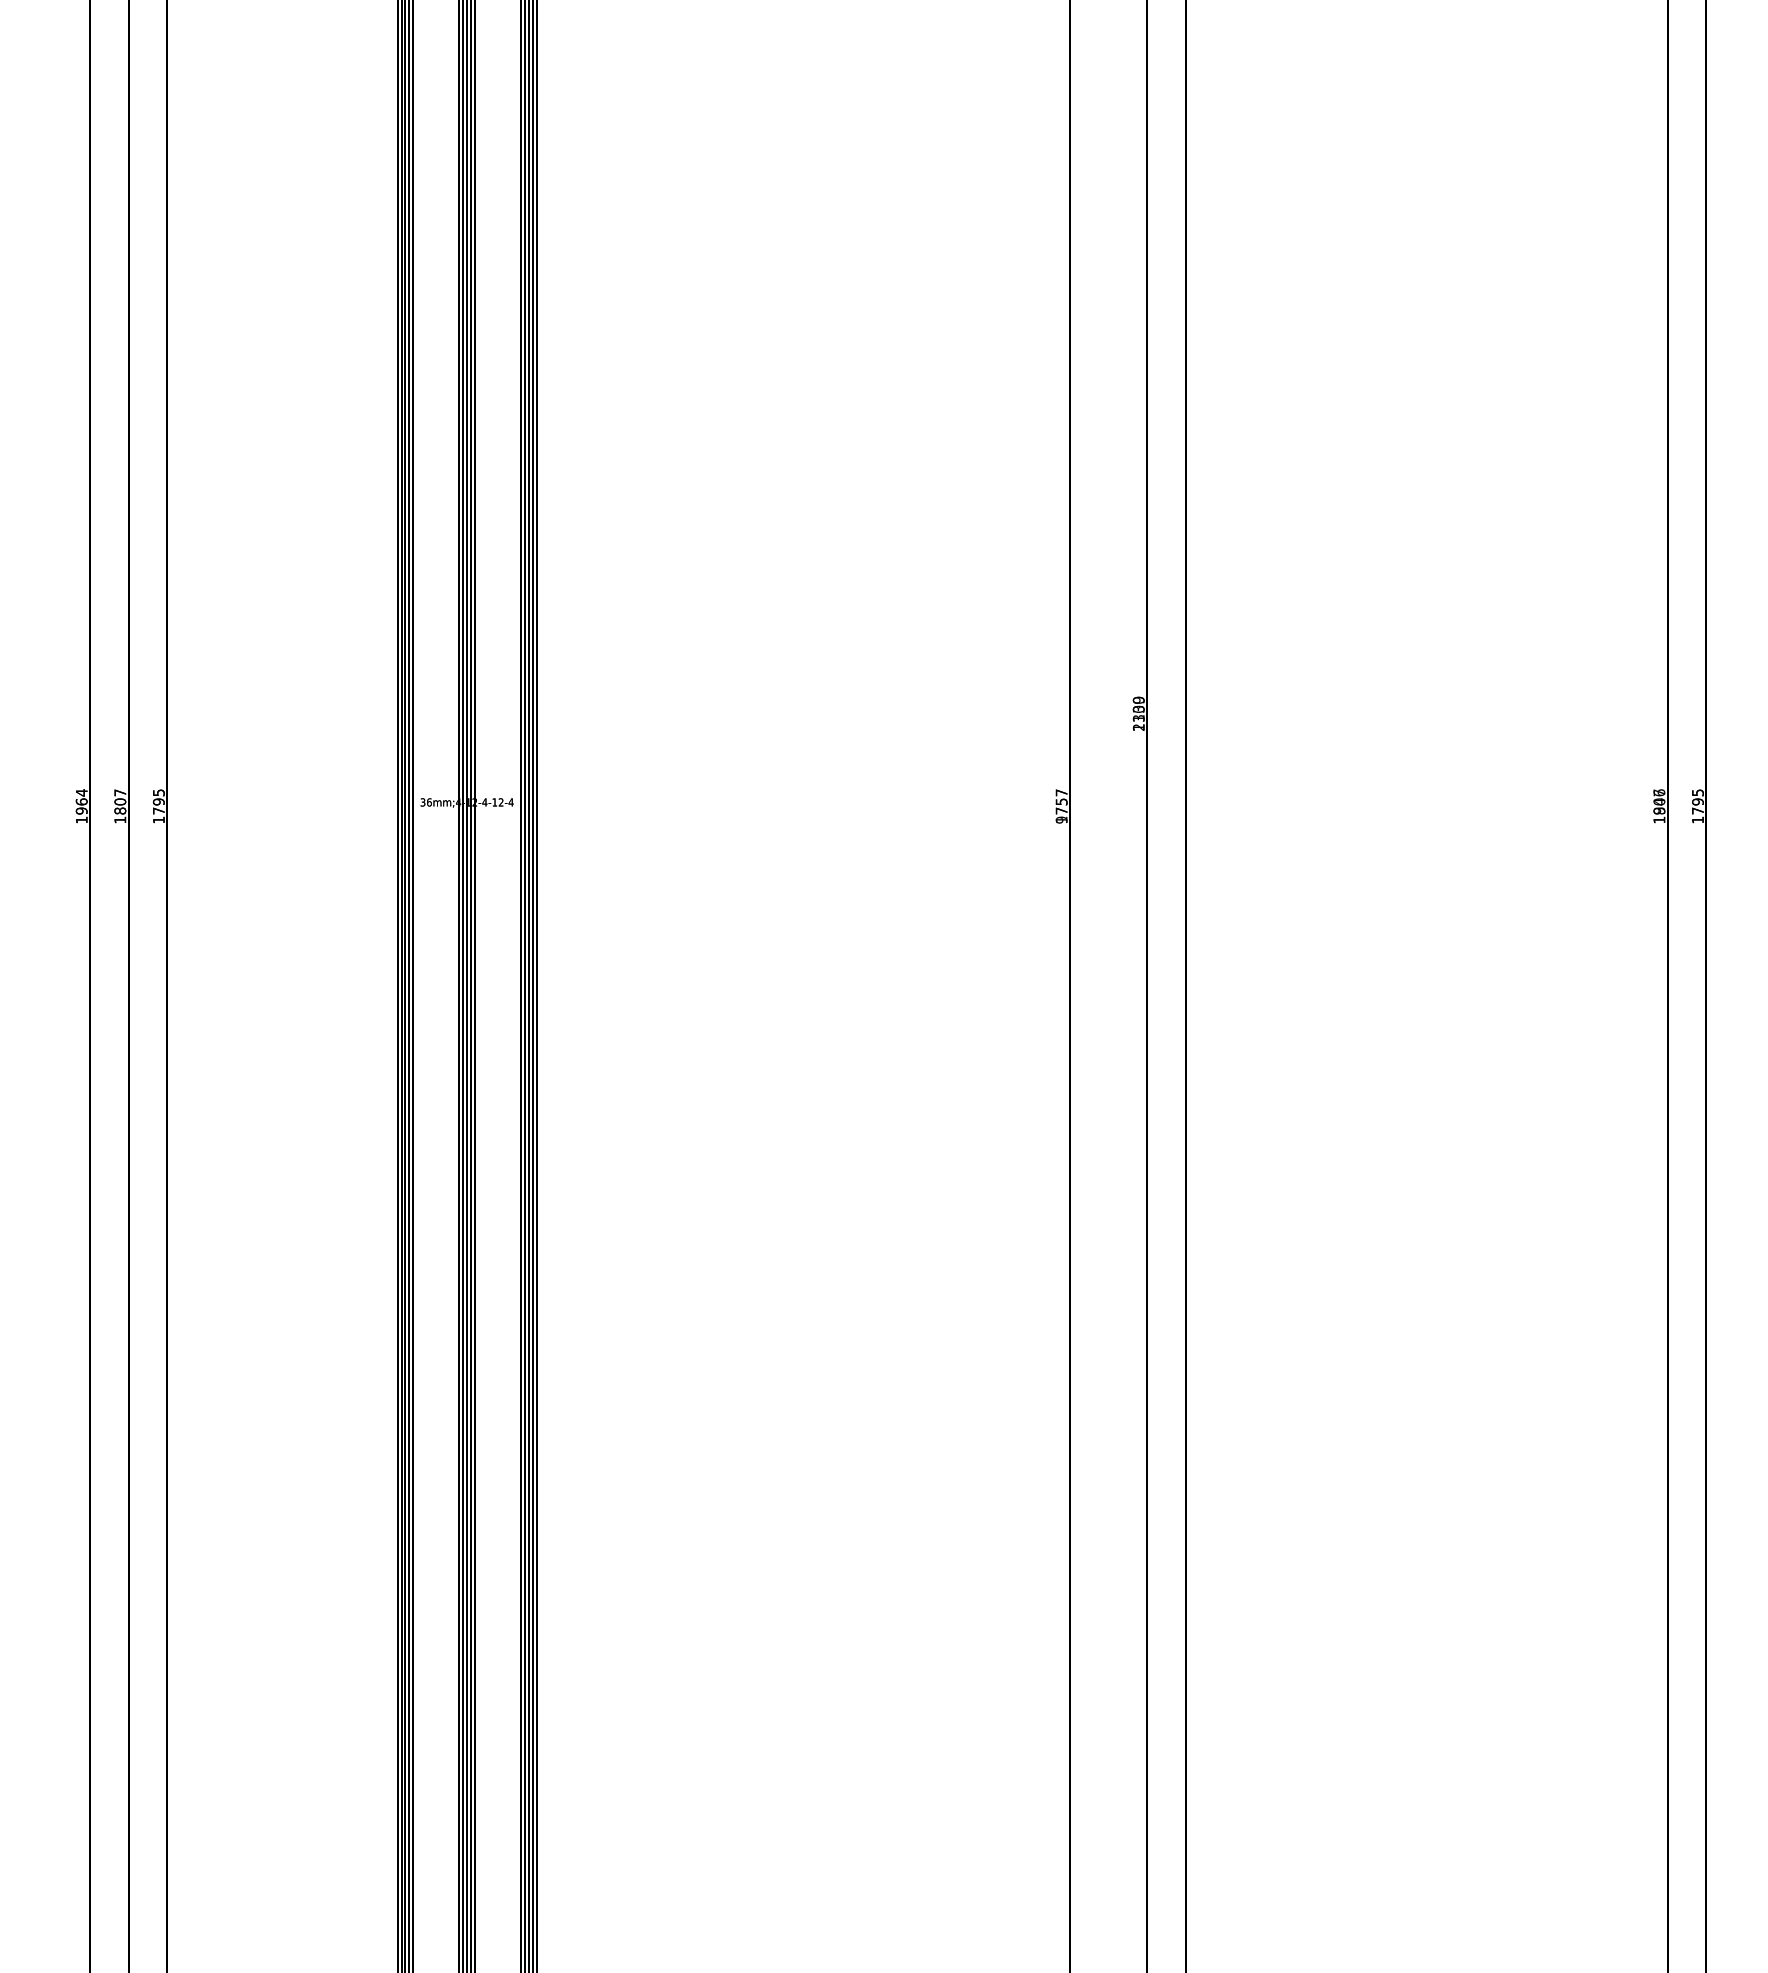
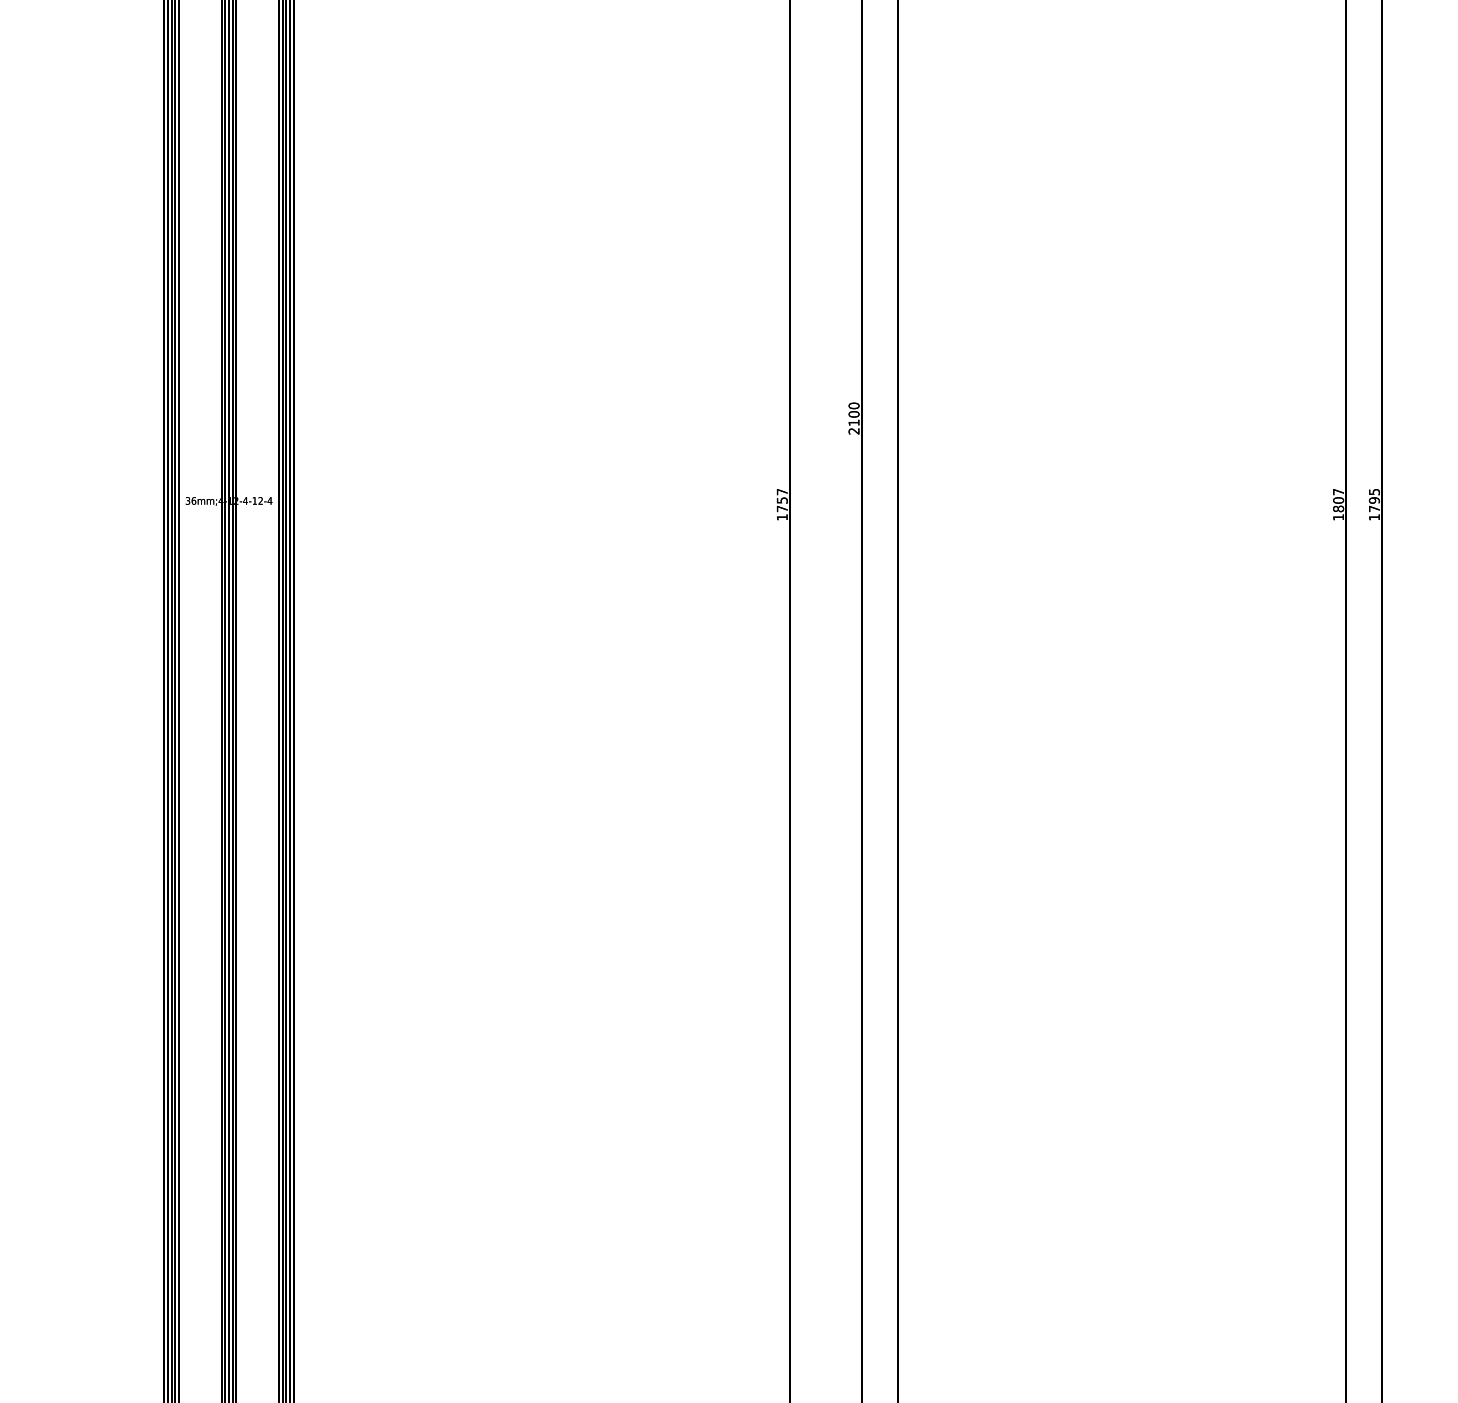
text: (1138, 713) -> (853, 418), 1339 -> 2100
text: (1659, 801) -> (1338, 500), 1946 -> 1807
text: (1061, 819) -> (782, 516), 9757 -> 1757

